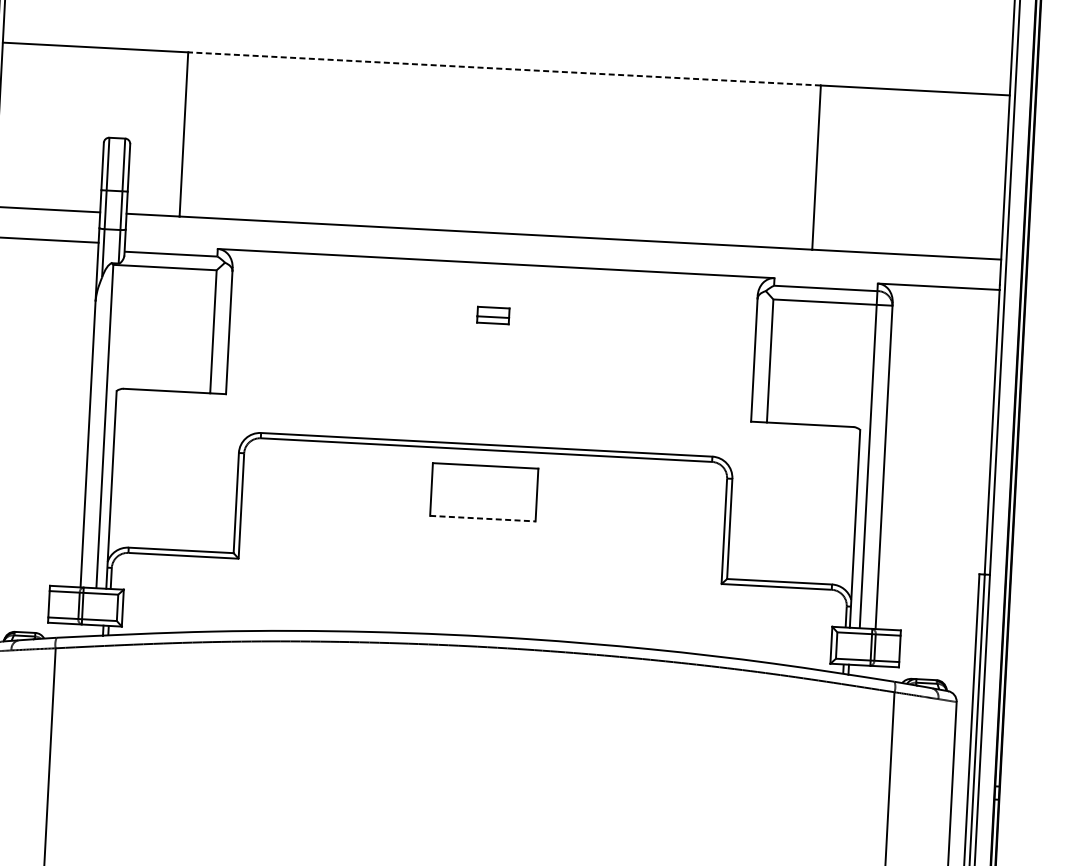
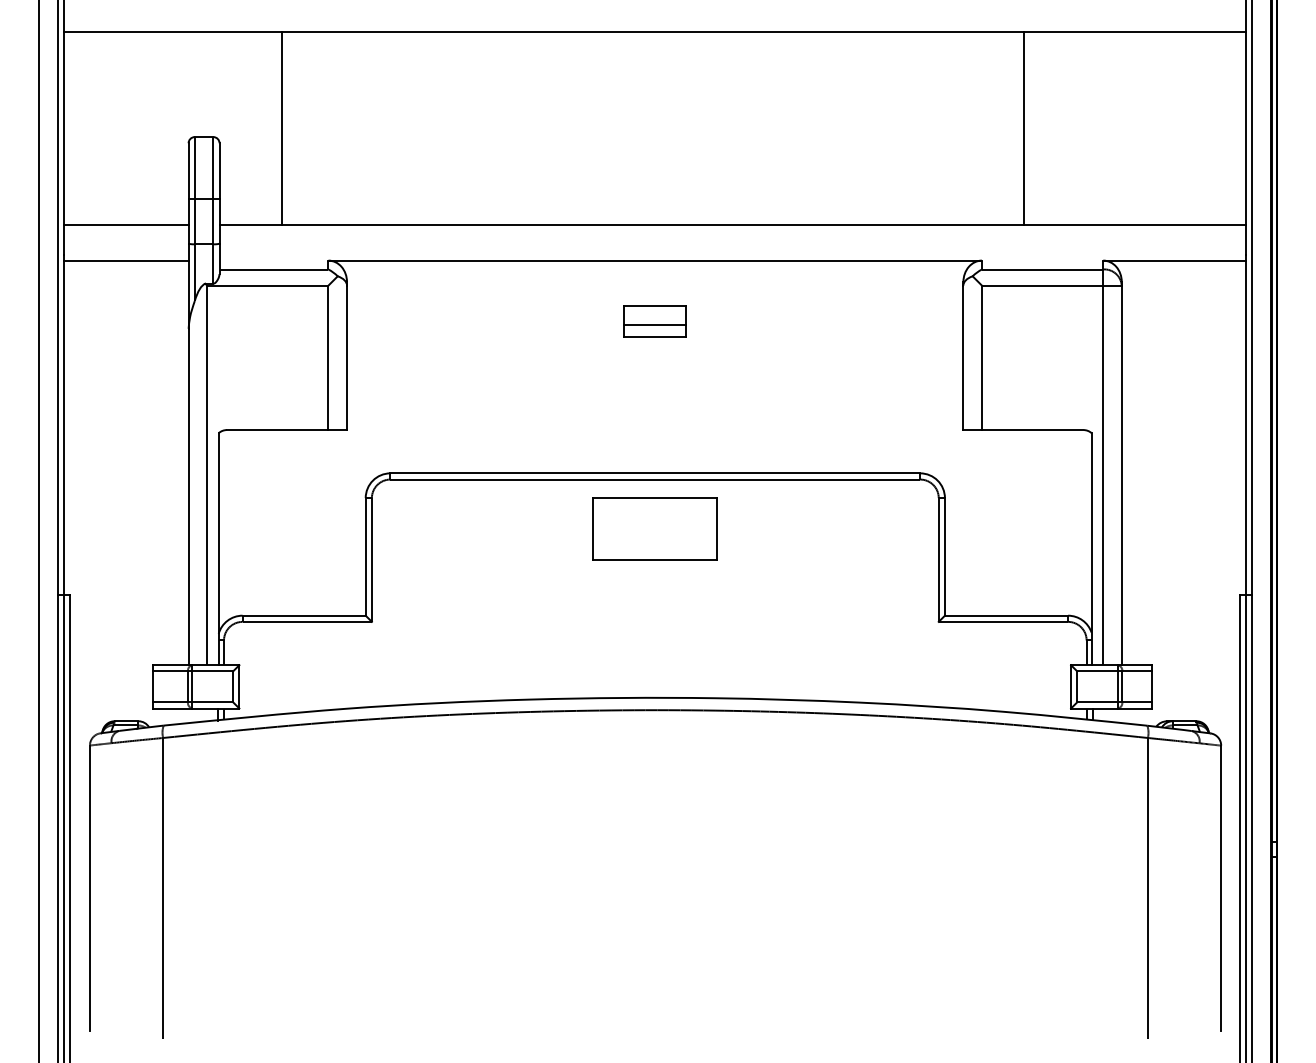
line: (504, 69) -> (652, 32), dashed -> solid
part: (492, 315) -> (654, 321), size x1.67
line: (483, 519) -> (655, 560), dashed -> solid

